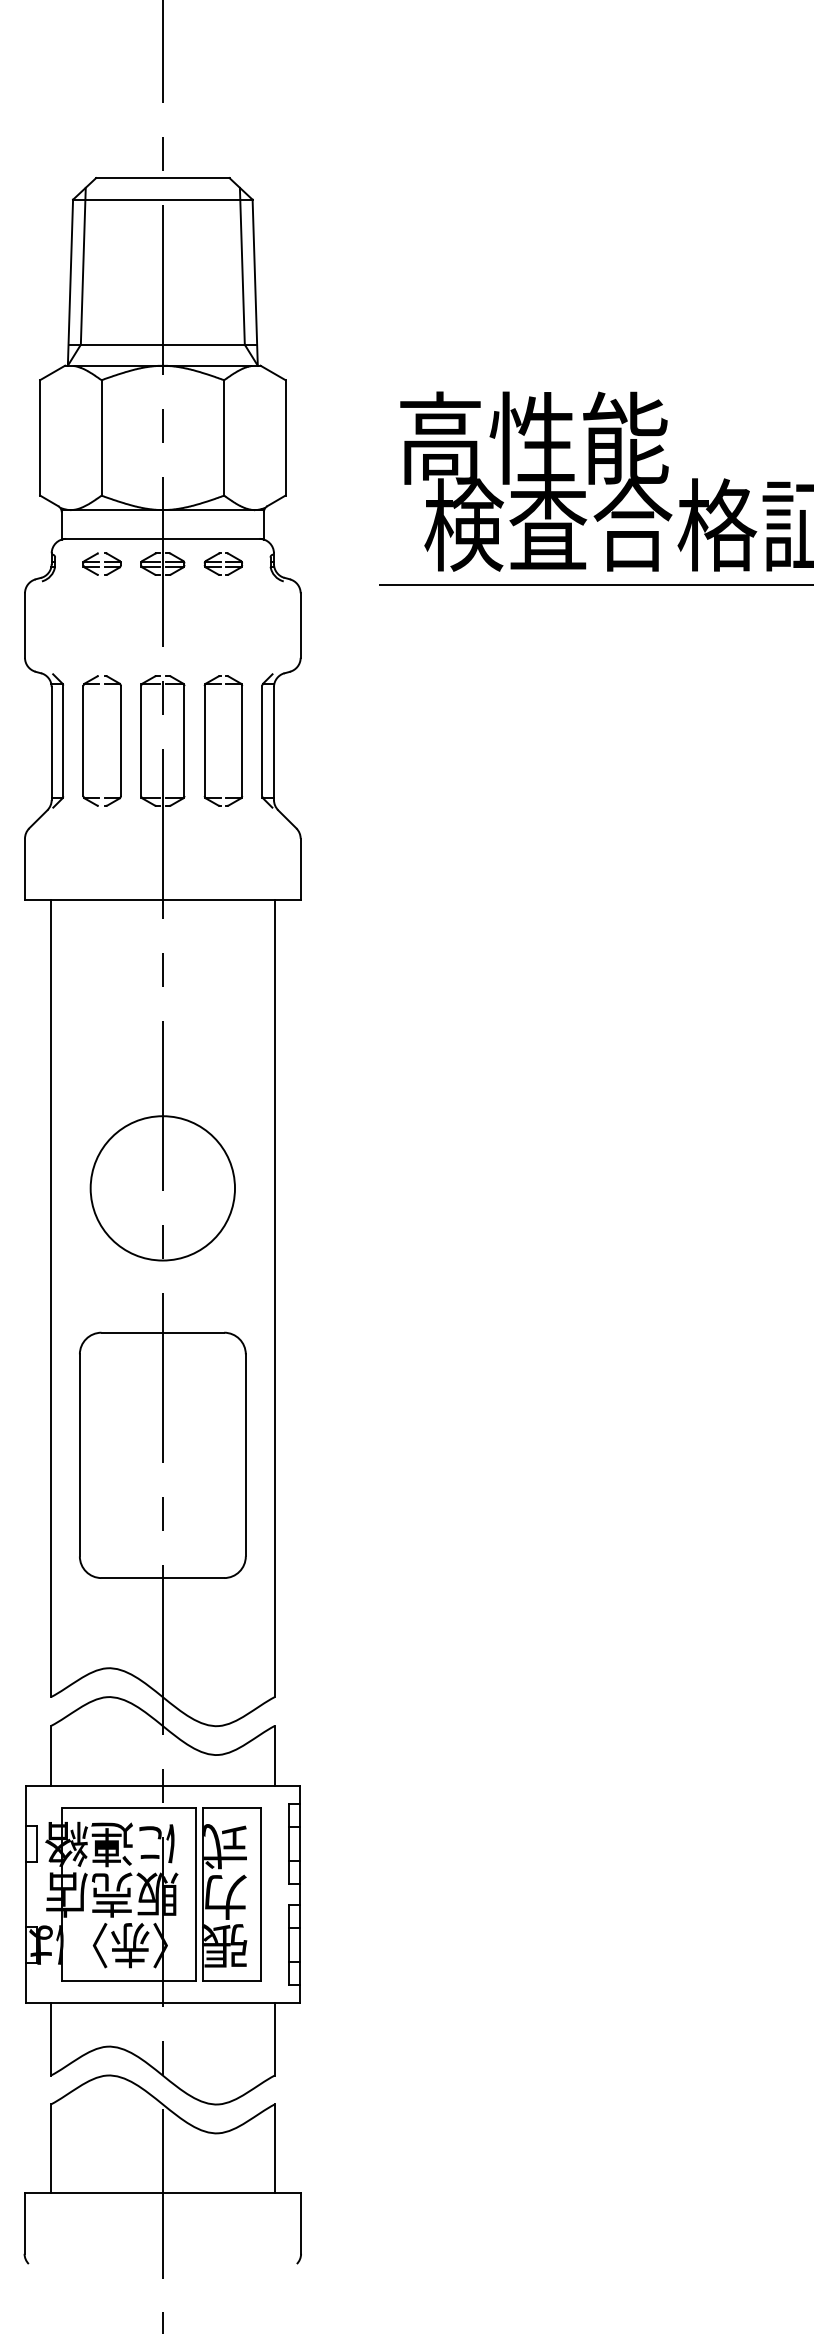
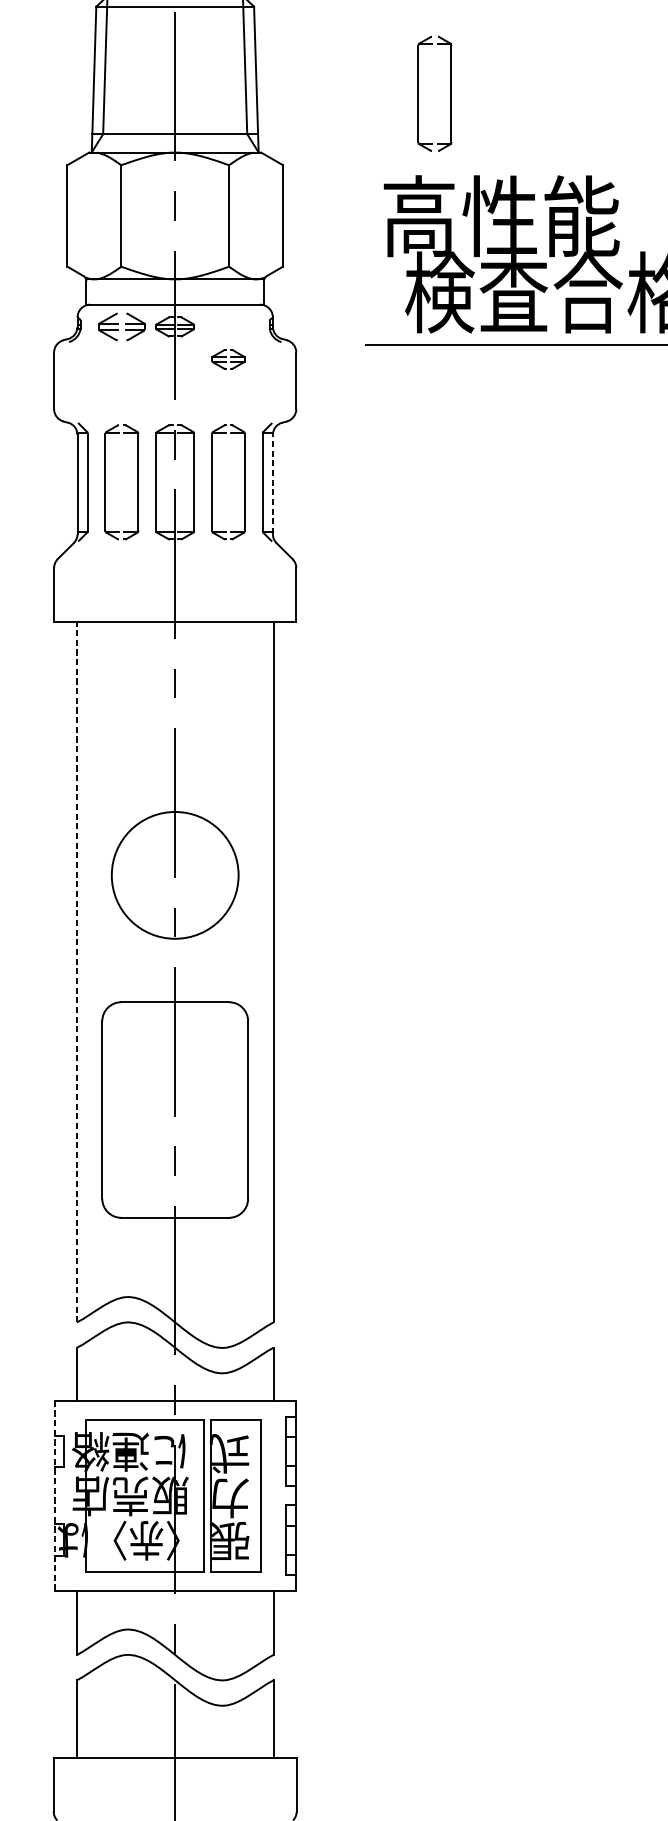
part: (440, 298) -> (419, 93), added
part: (101, 563) -> (121, 326), size x1.4
part: (223, 563) -> (228, 358), moved
line: (273, 743) -> (272, 484), solid -> dashed
line: (50, 1298) -> (76, 972), solid -> dashed
line: (25, 1894) -> (54, 1495), solid -> dashed

